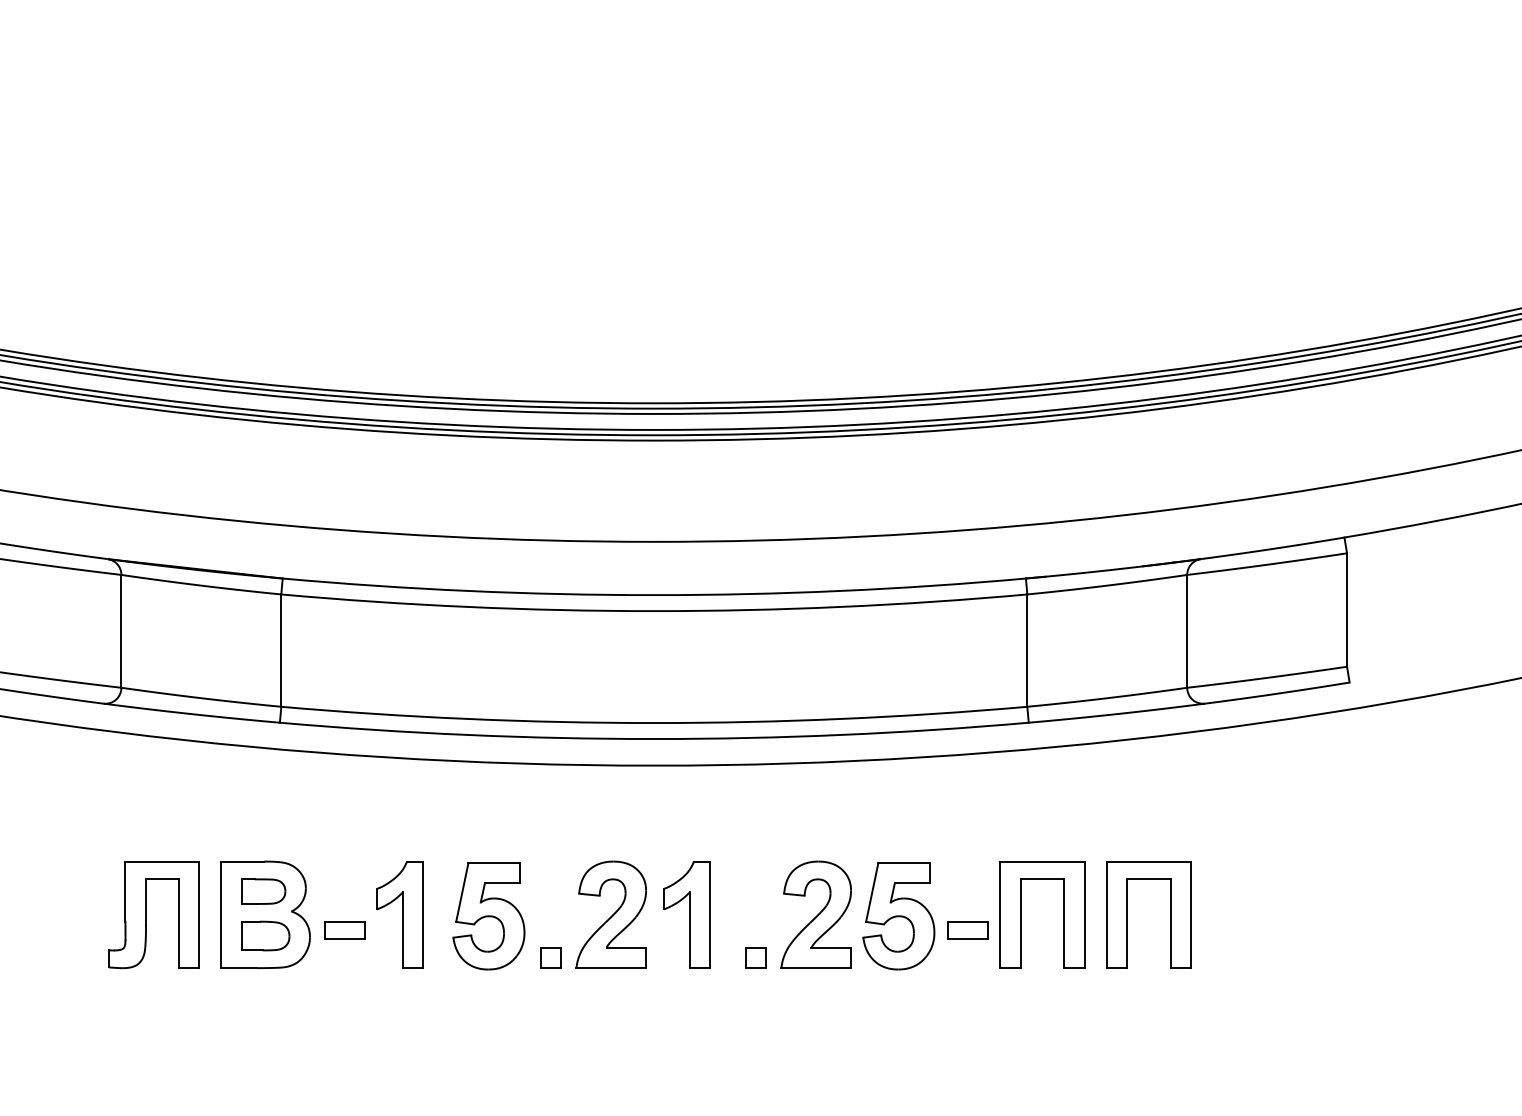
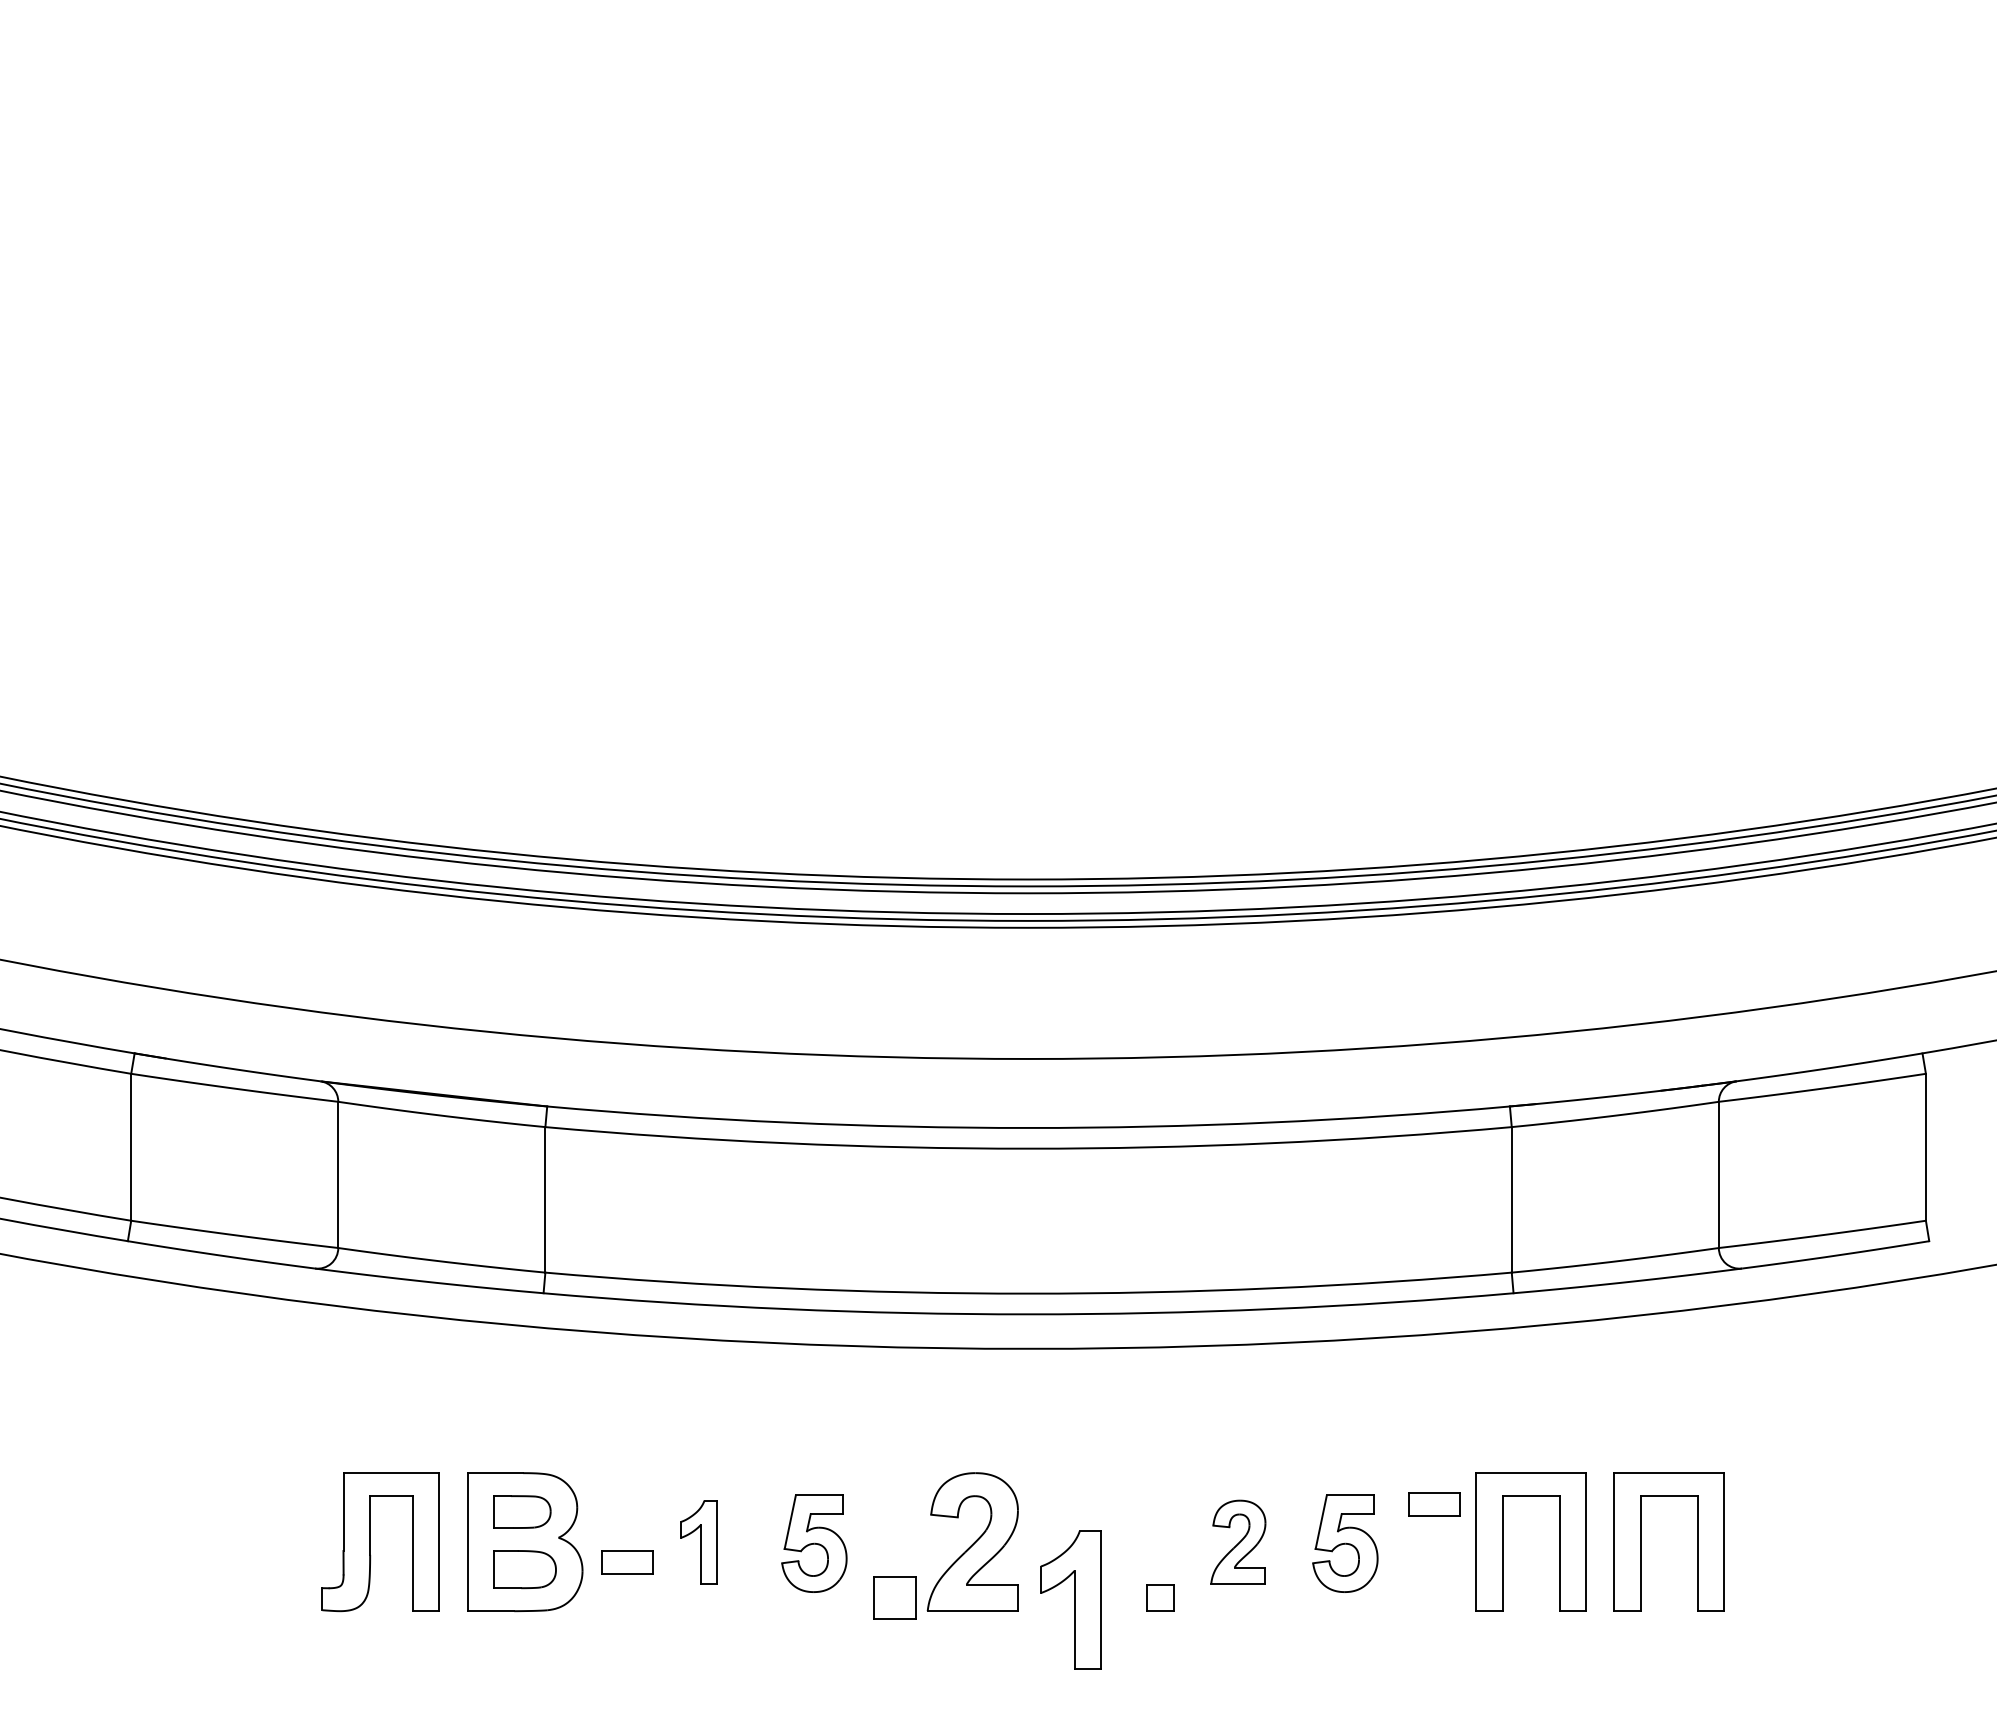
part: (399, 914) -> (698, 1541), size x0.6
part: (686, 914) -> (1070, 1599), moved
part: (816, 914) -> (1238, 1541), size x0.6
part: (489, 915) -> (814, 1543), size x0.7
part: (898, 915) -> (1345, 1543), size x0.7
part: (967, 930) -> (1434, 1504), moved
part: (550, 957) -> (894, 1597), size x1.6

